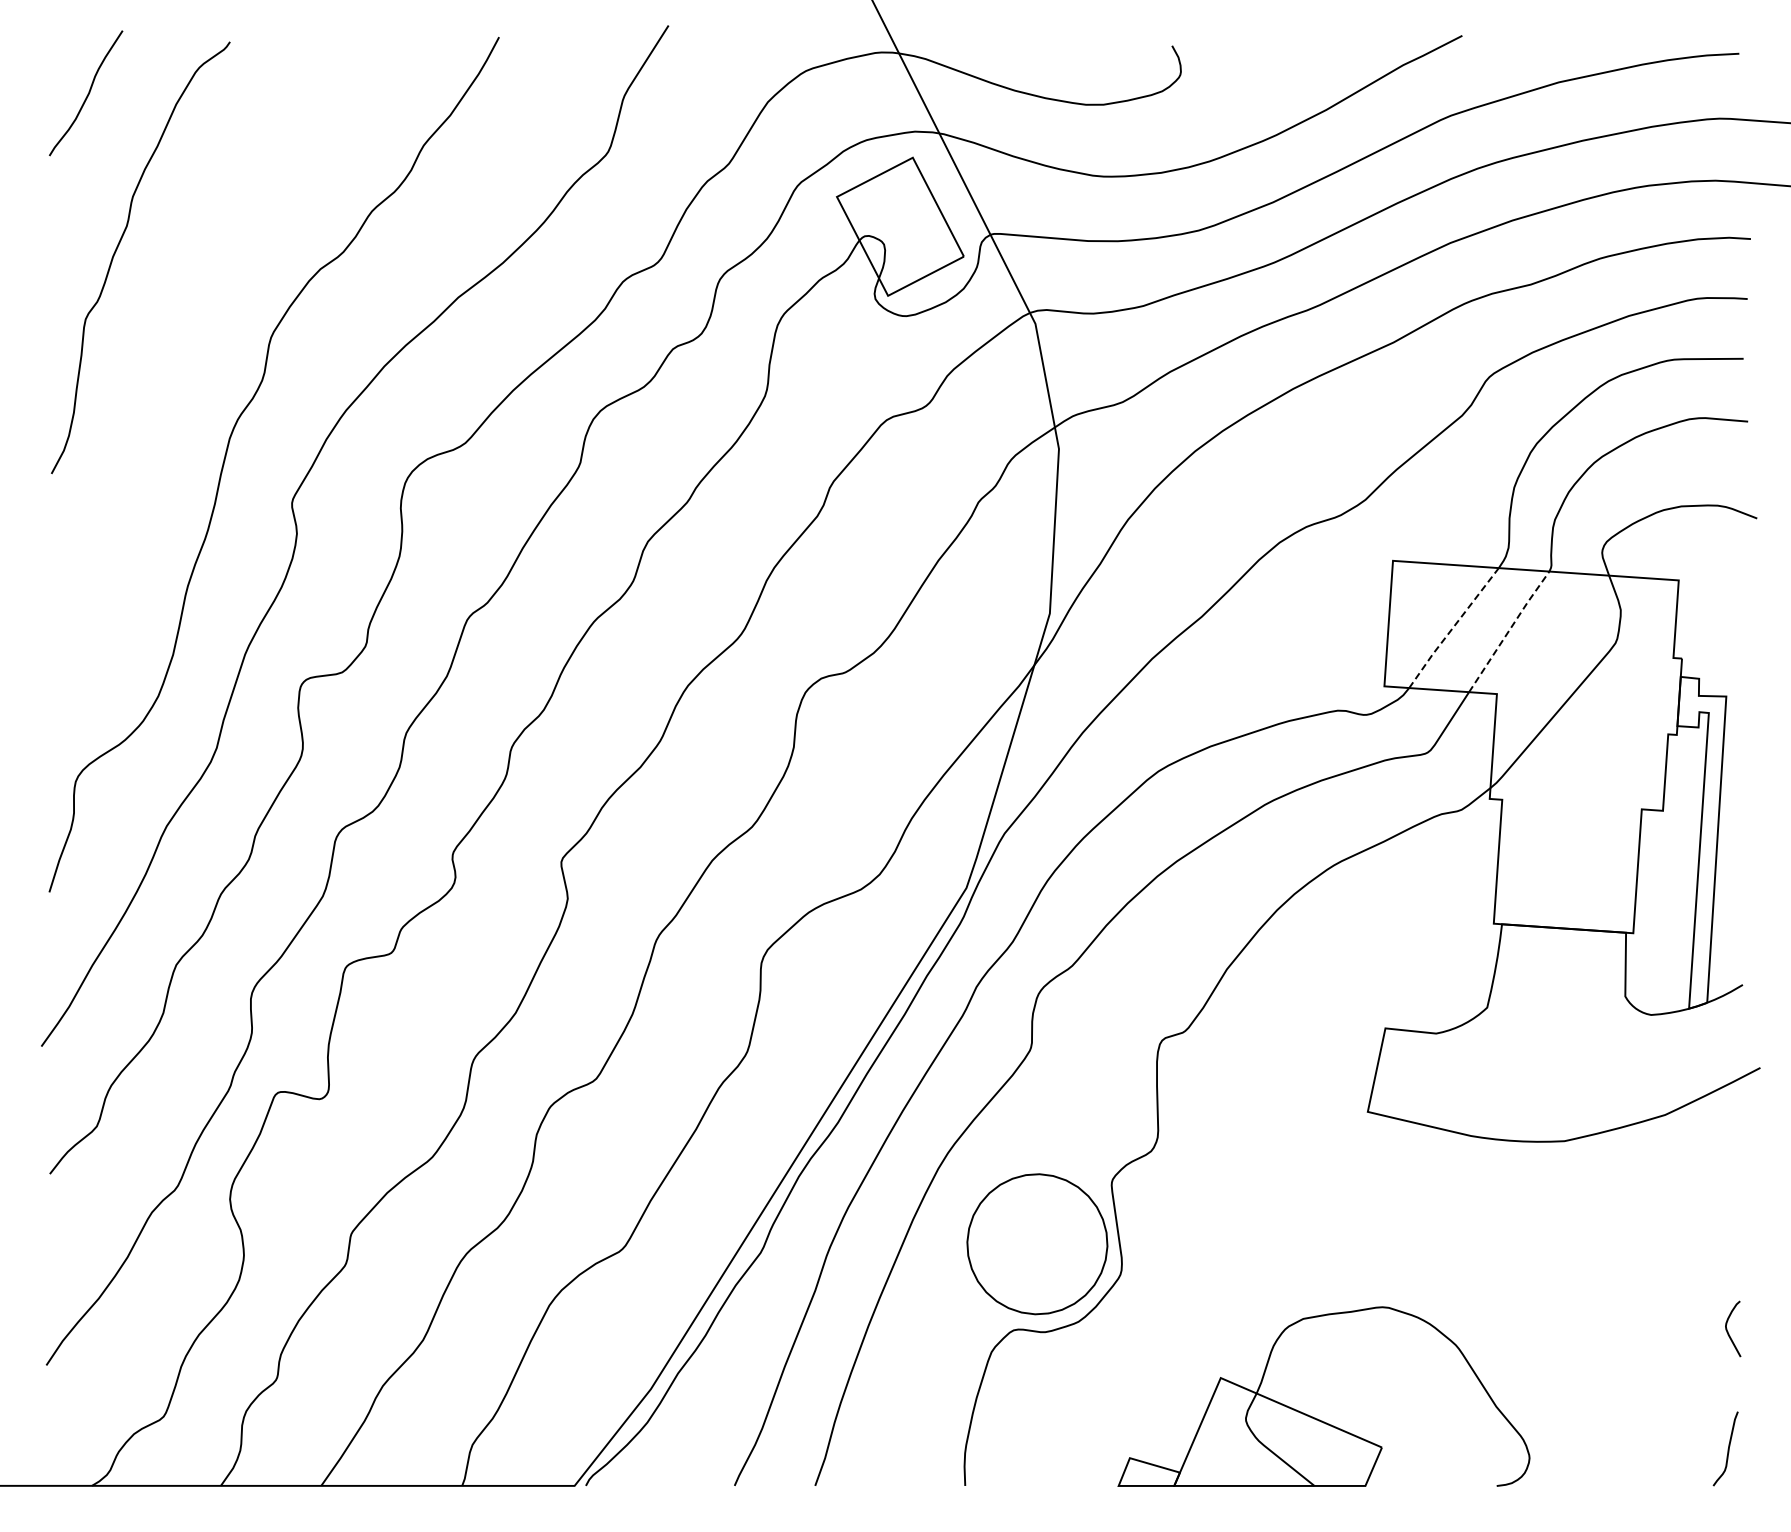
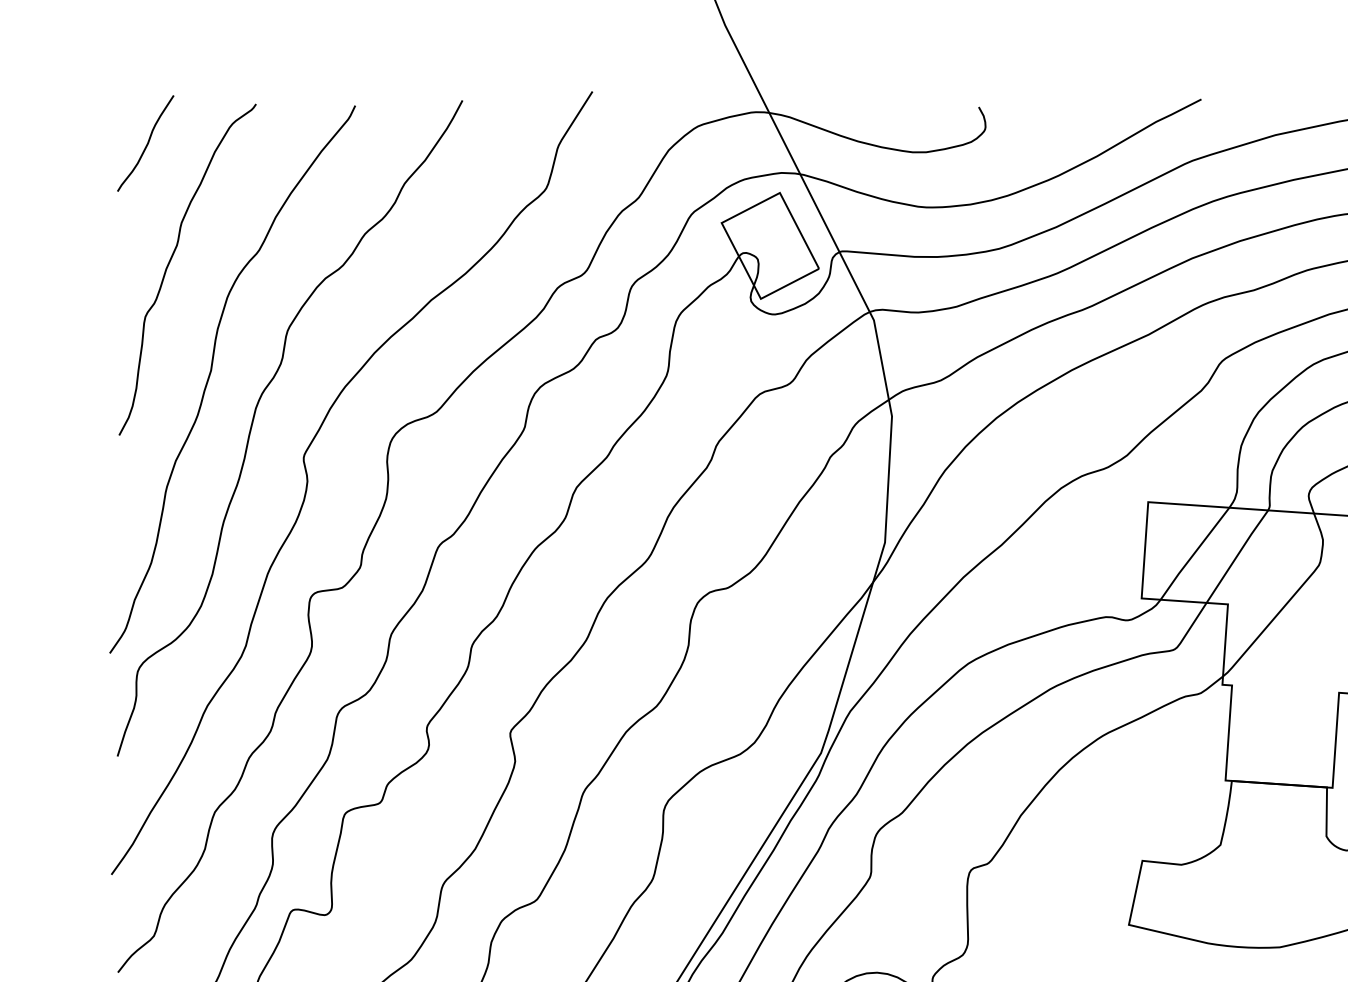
curve: (171, 392) -> (211, 373), added
line: (1452, 628) -> (1193, 554), dashed -> solid
line: (1509, 630) -> (1237, 555), dashed -> solid

